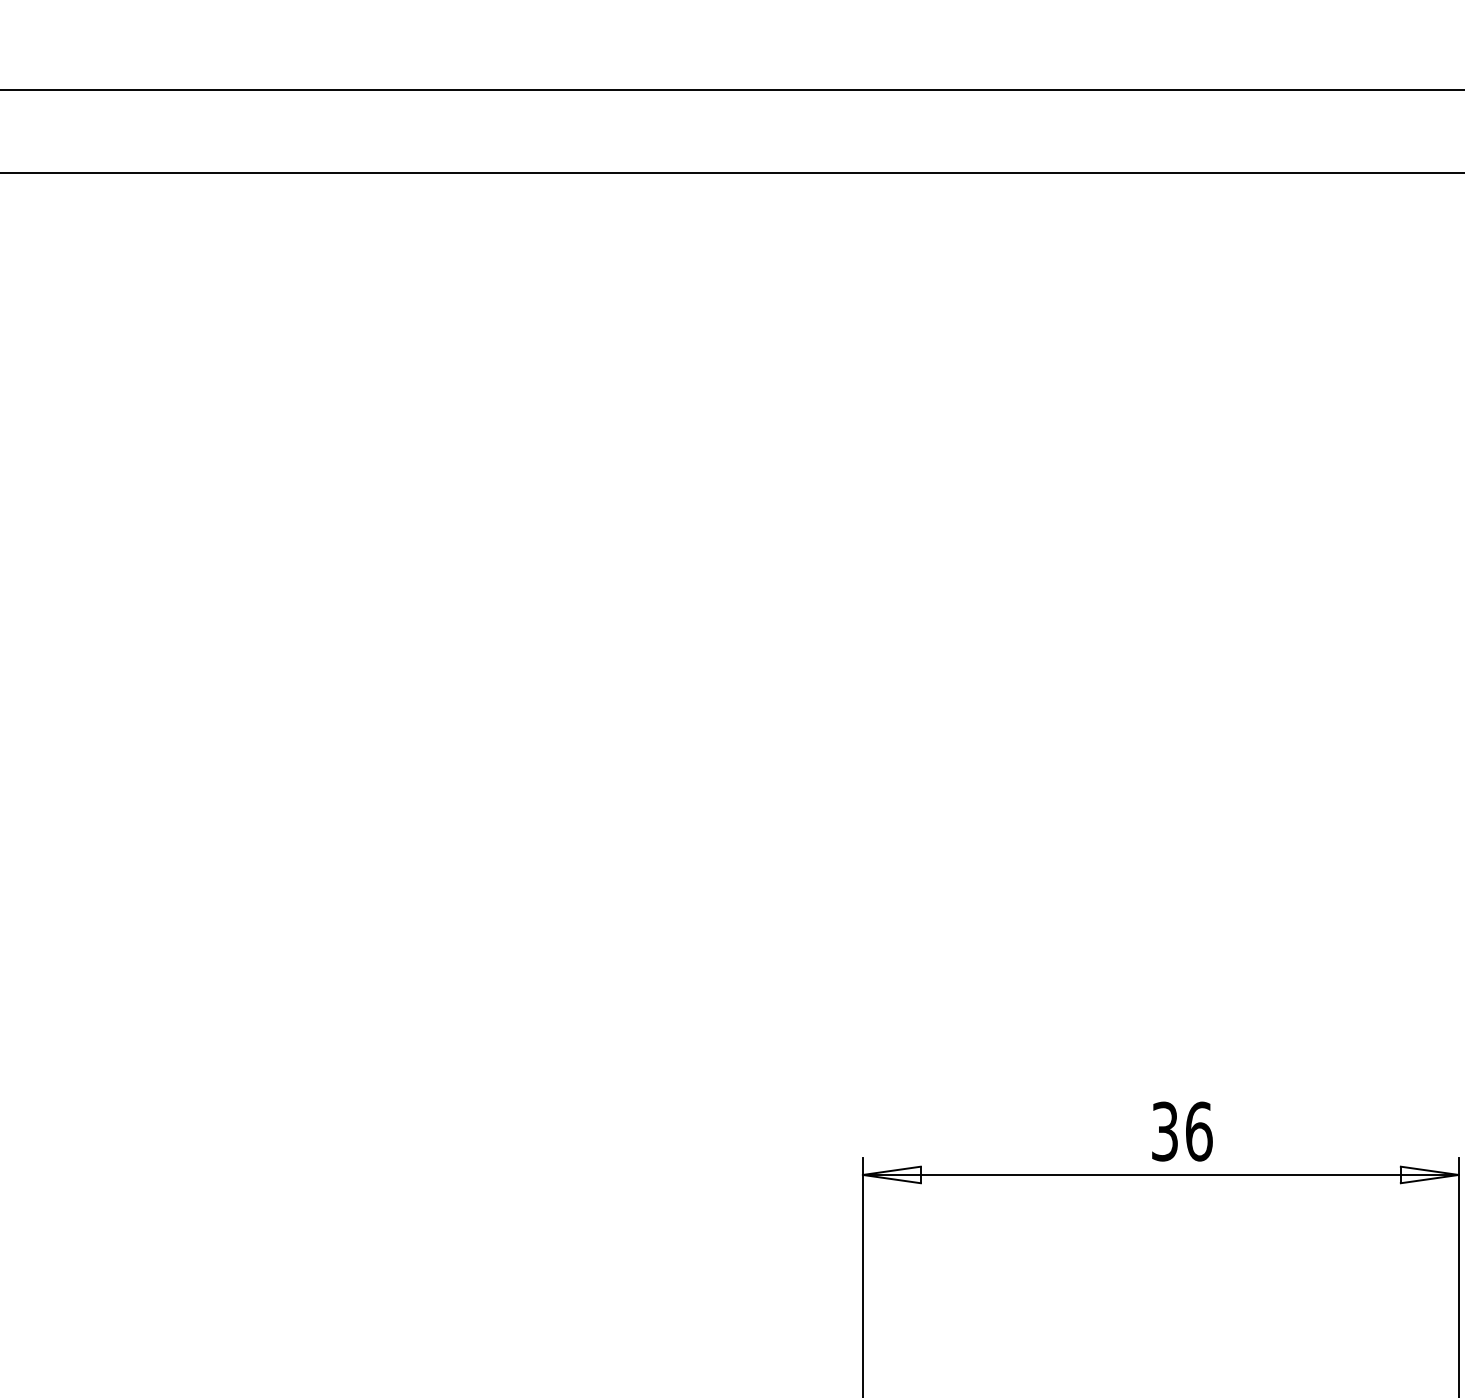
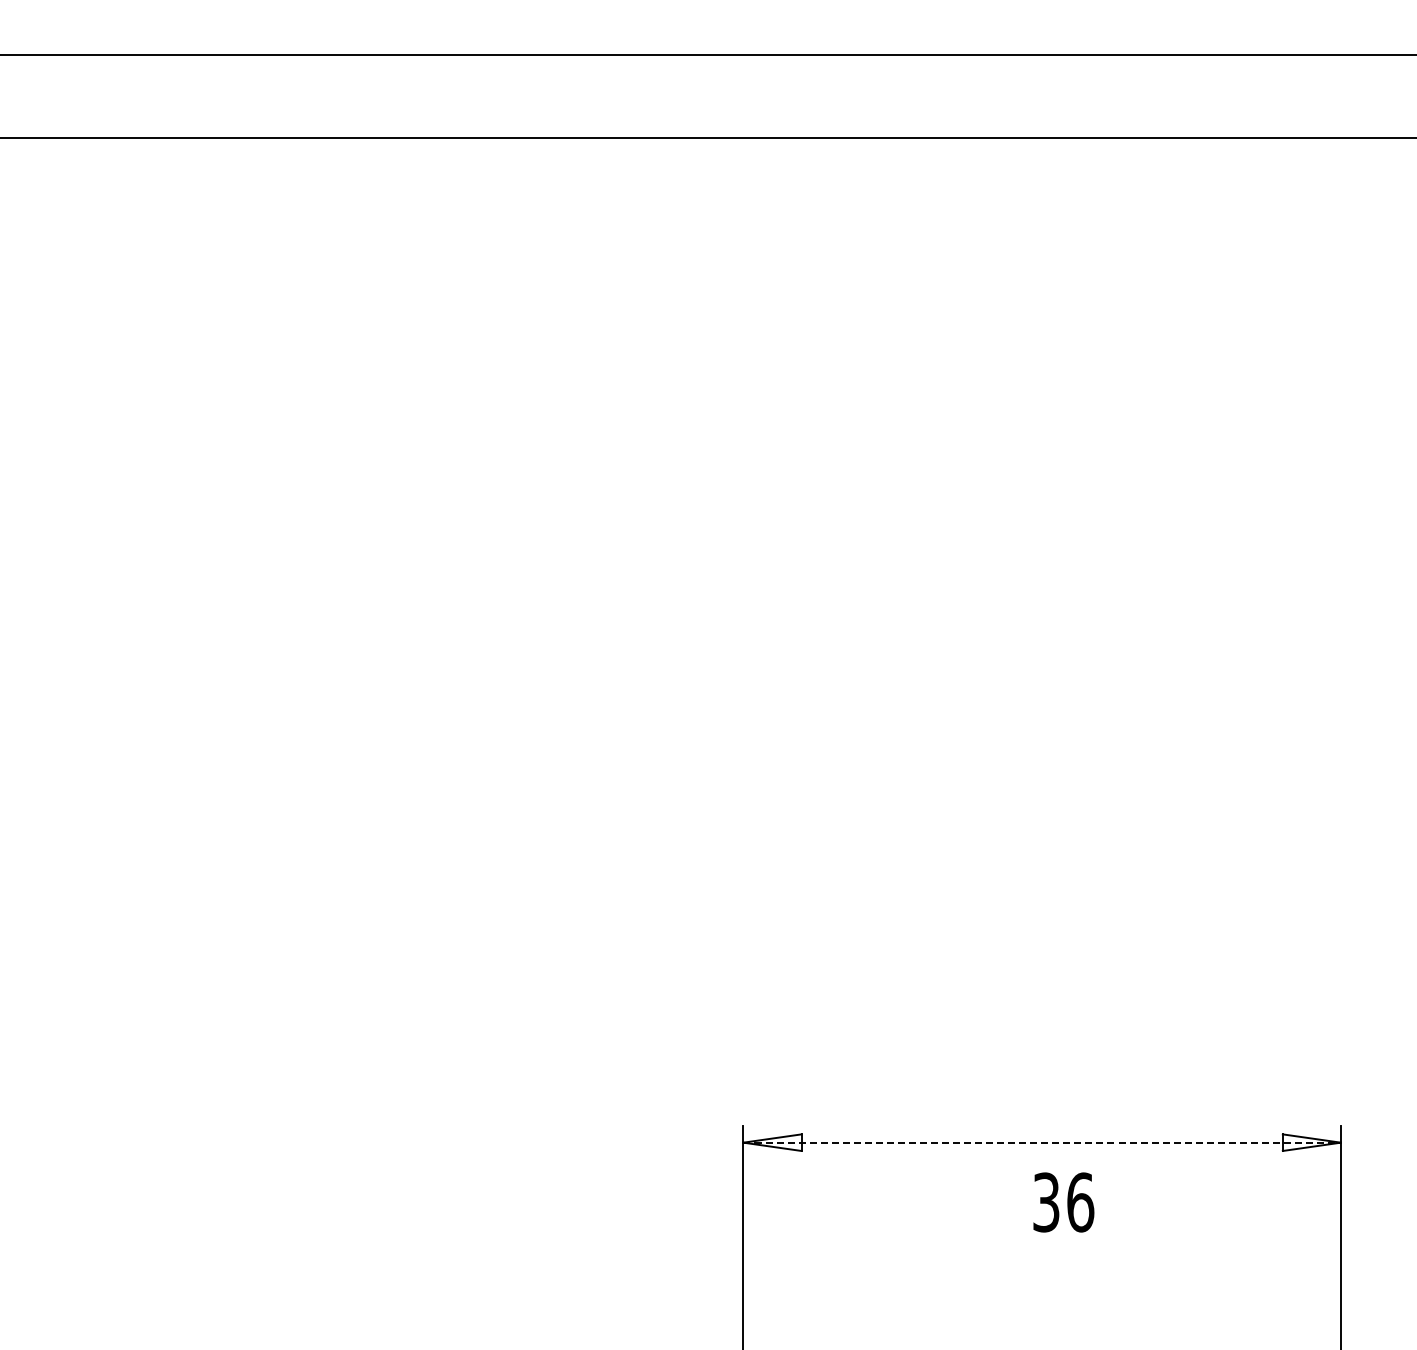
text: (1182, 1131) -> (1063, 1202), moved
line: (1160, 1174) -> (1041, 1142), solid -> dashed

